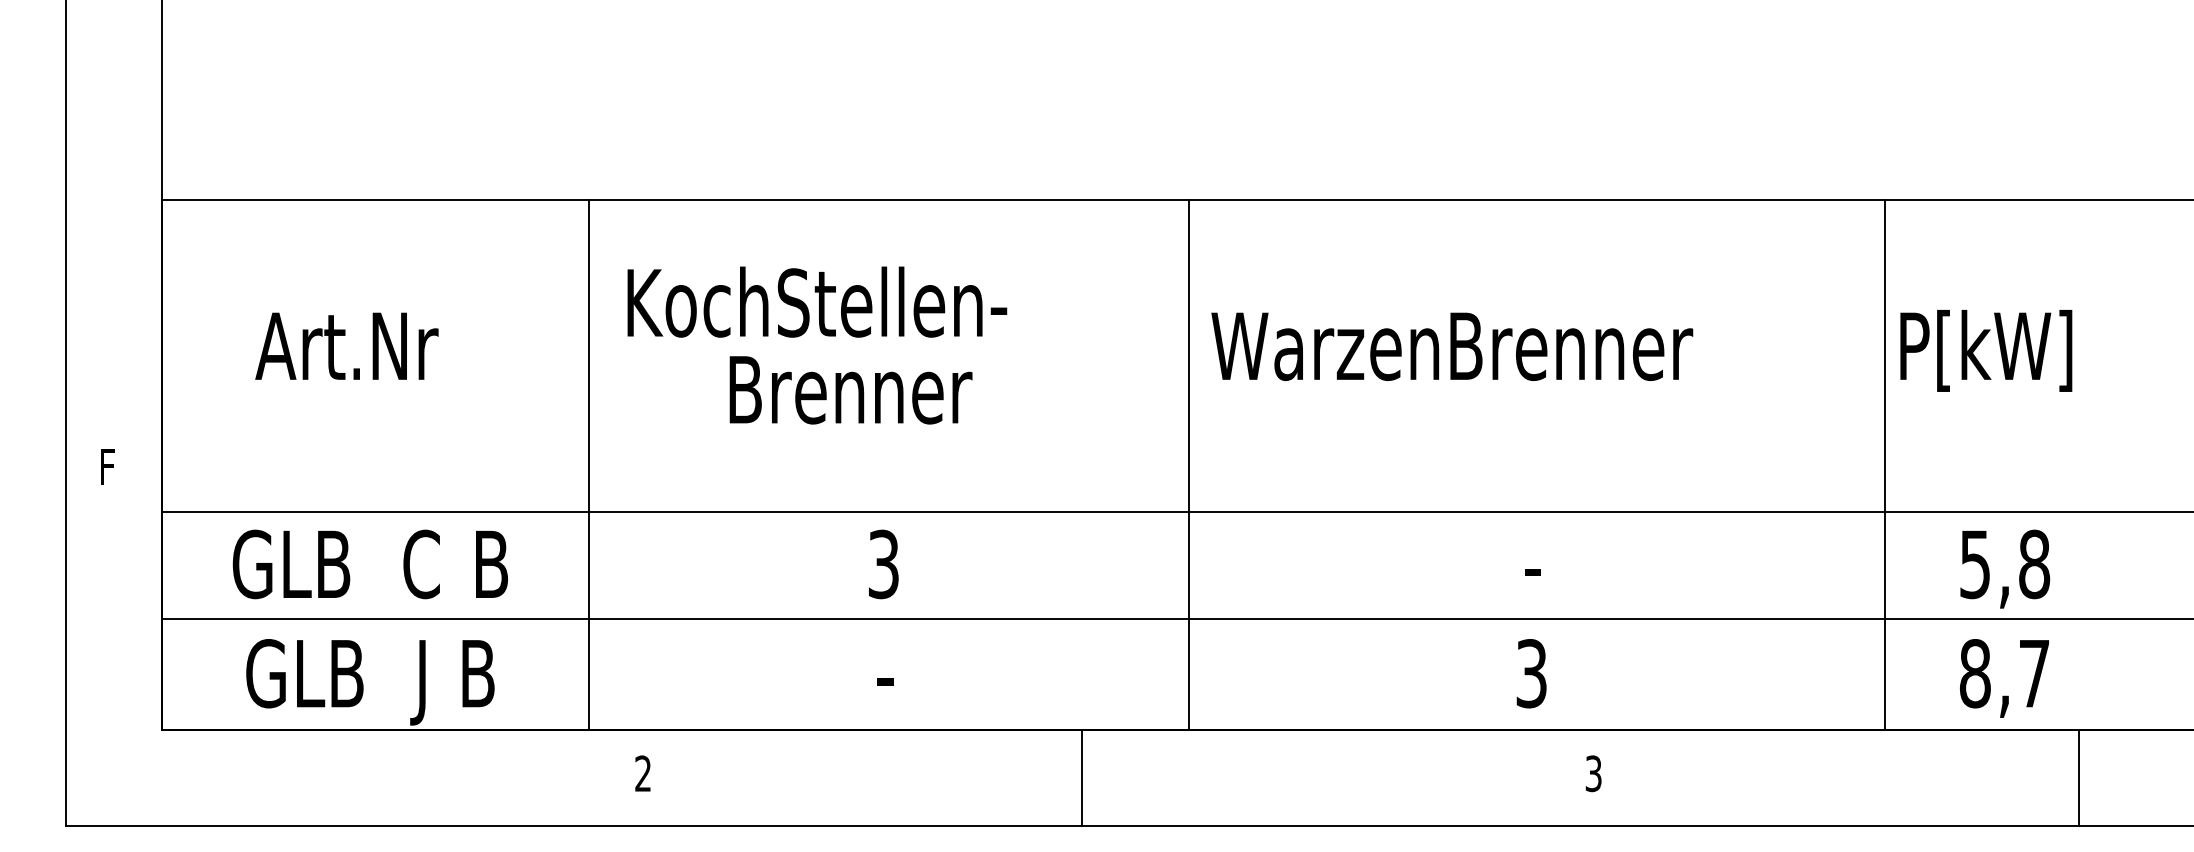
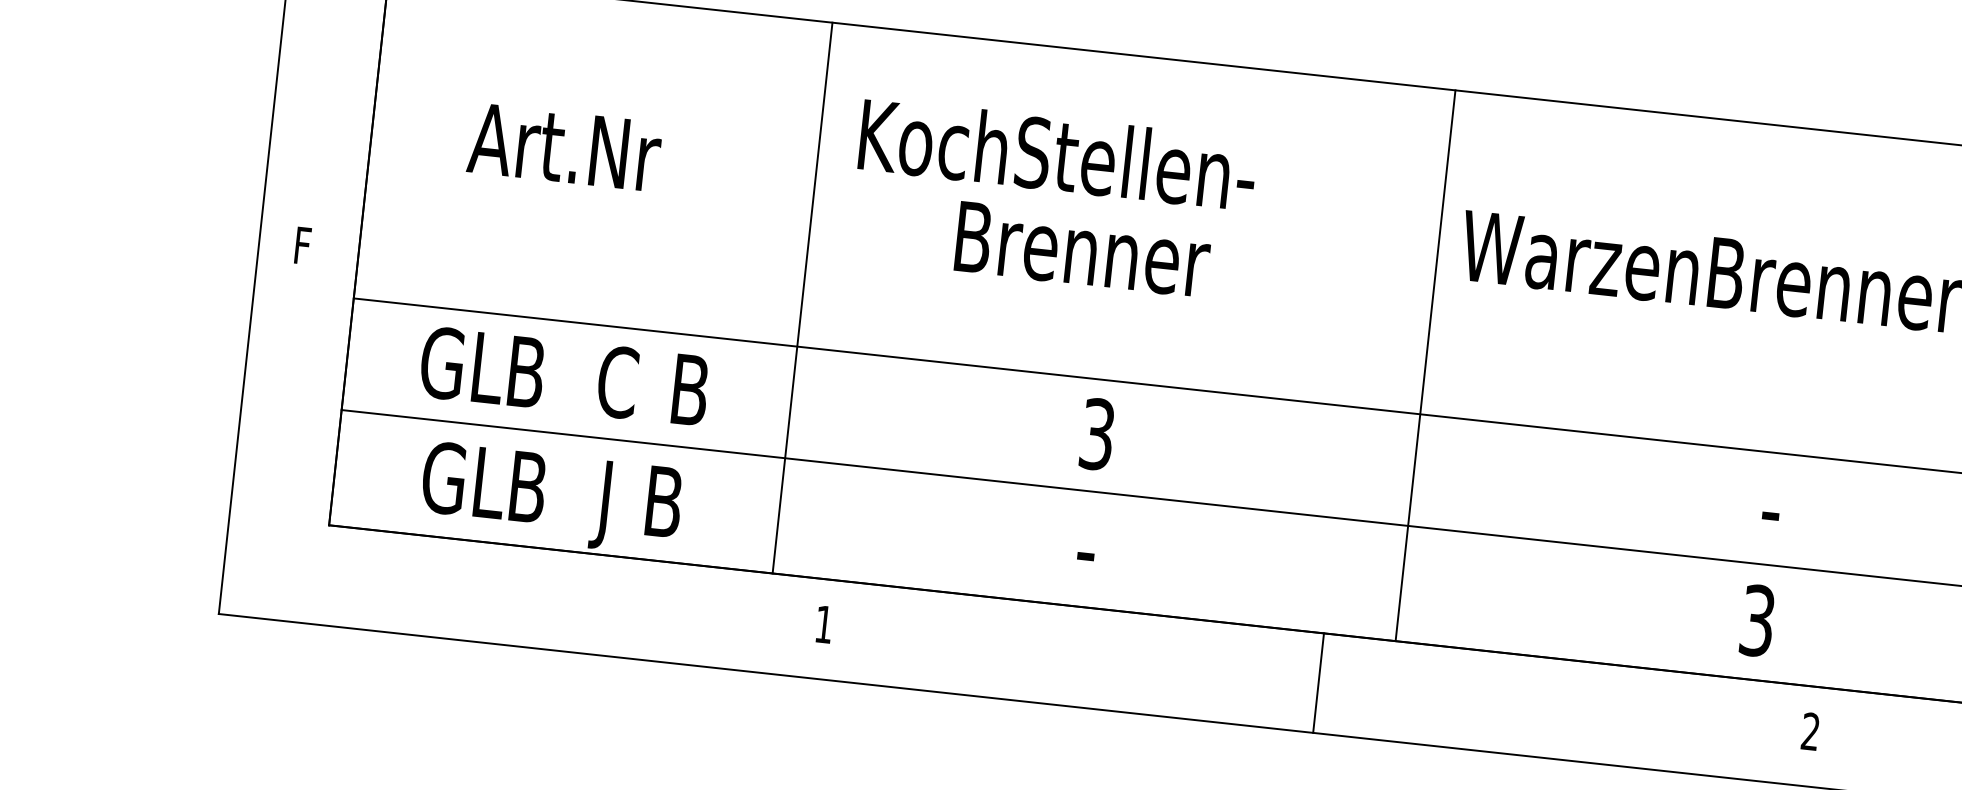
text: (642, 773) -> (823, 624), 2 -> 1
text: (1593, 773) -> (1810, 731), 3 -> 2
line: (1082, 778) -> (1318, 683), moved

